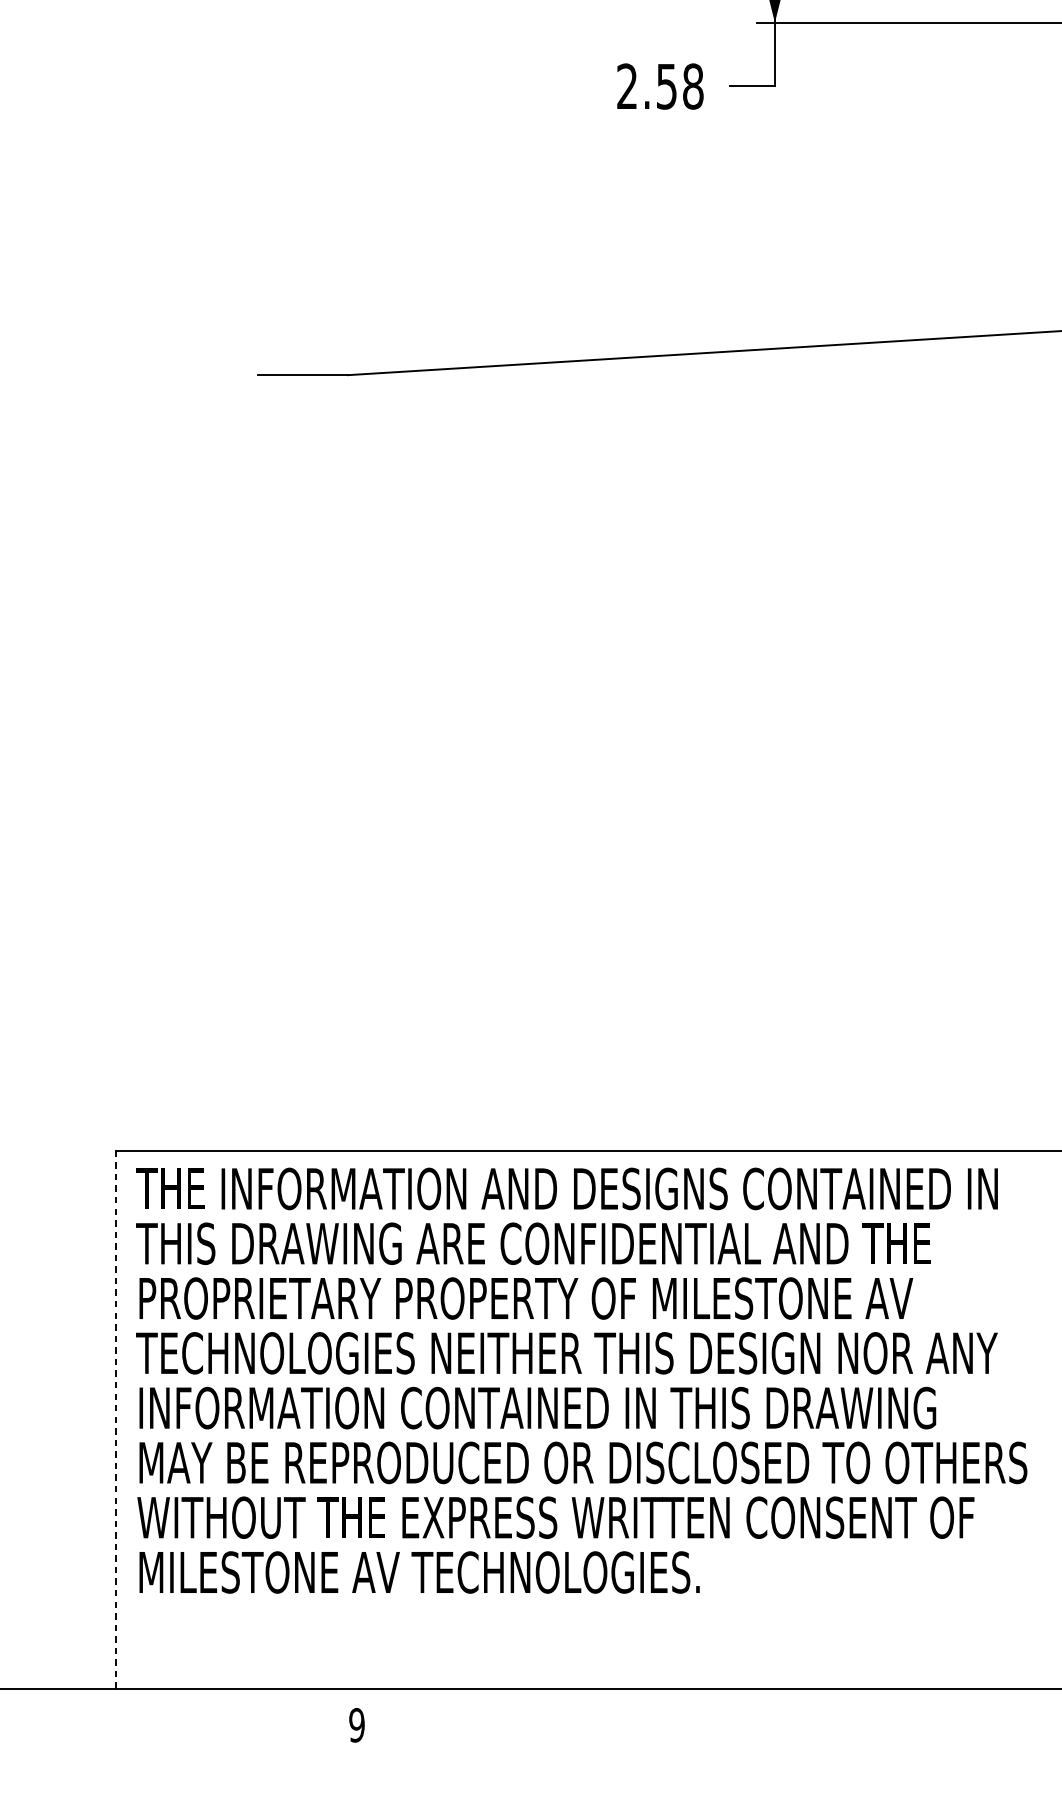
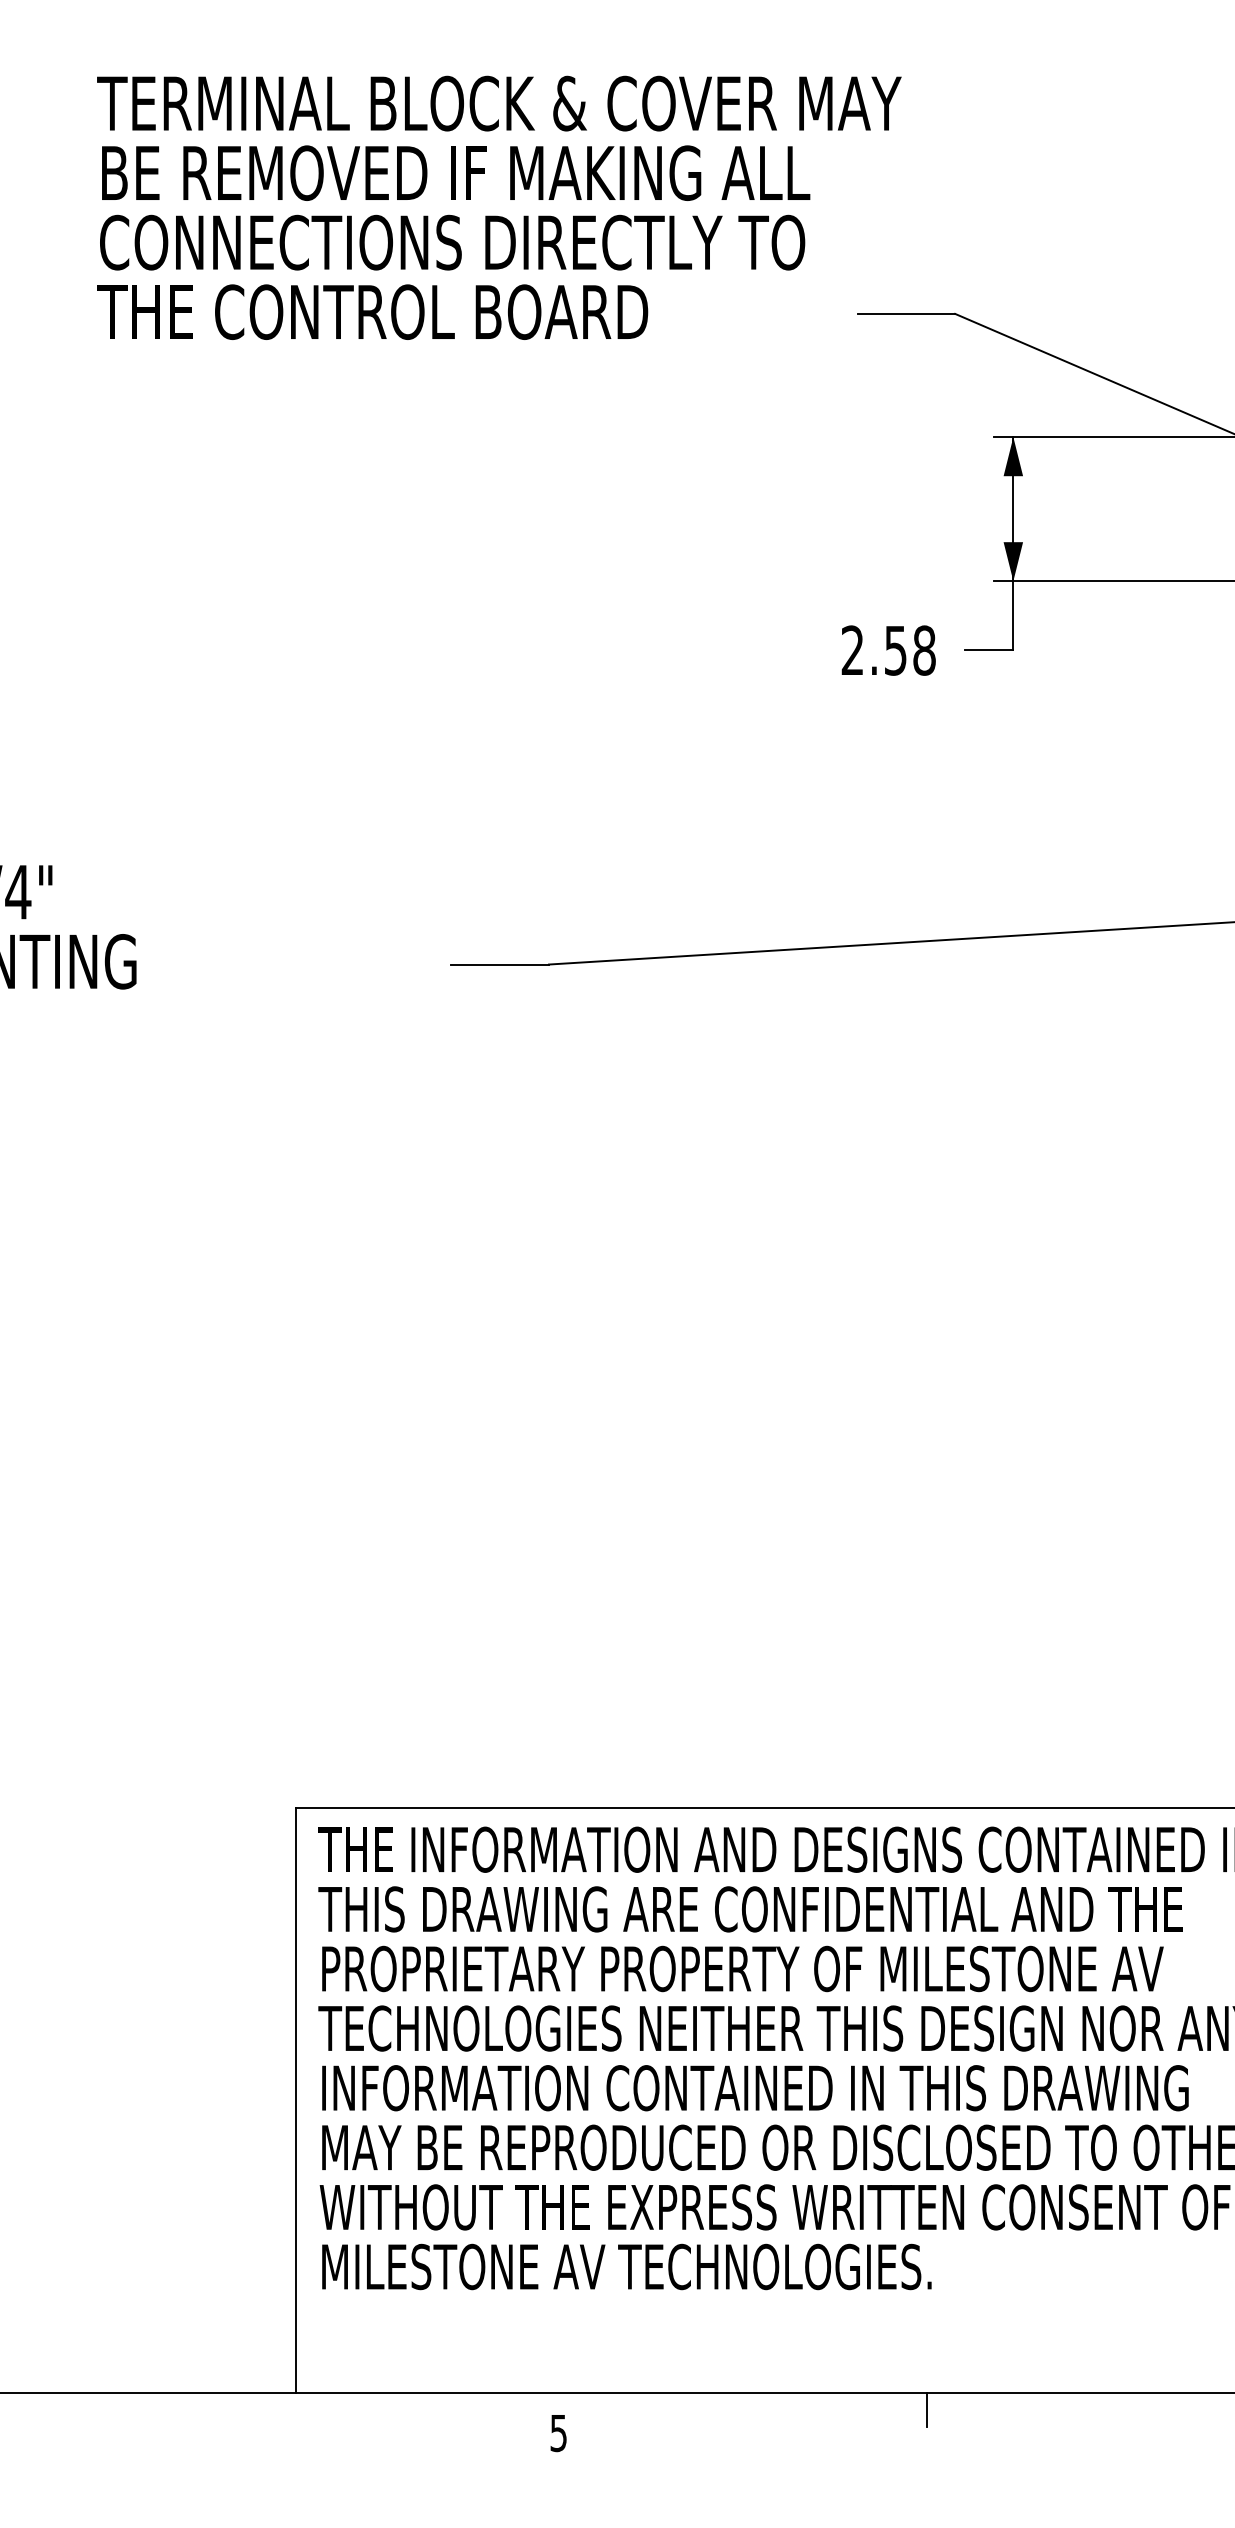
line: (115, 1419) -> (296, 2100), dashed -> solid
line: (696, 1703) -> (927, 2409), added
text: (356, 1724) -> (558, 2432), 9 -> 5

